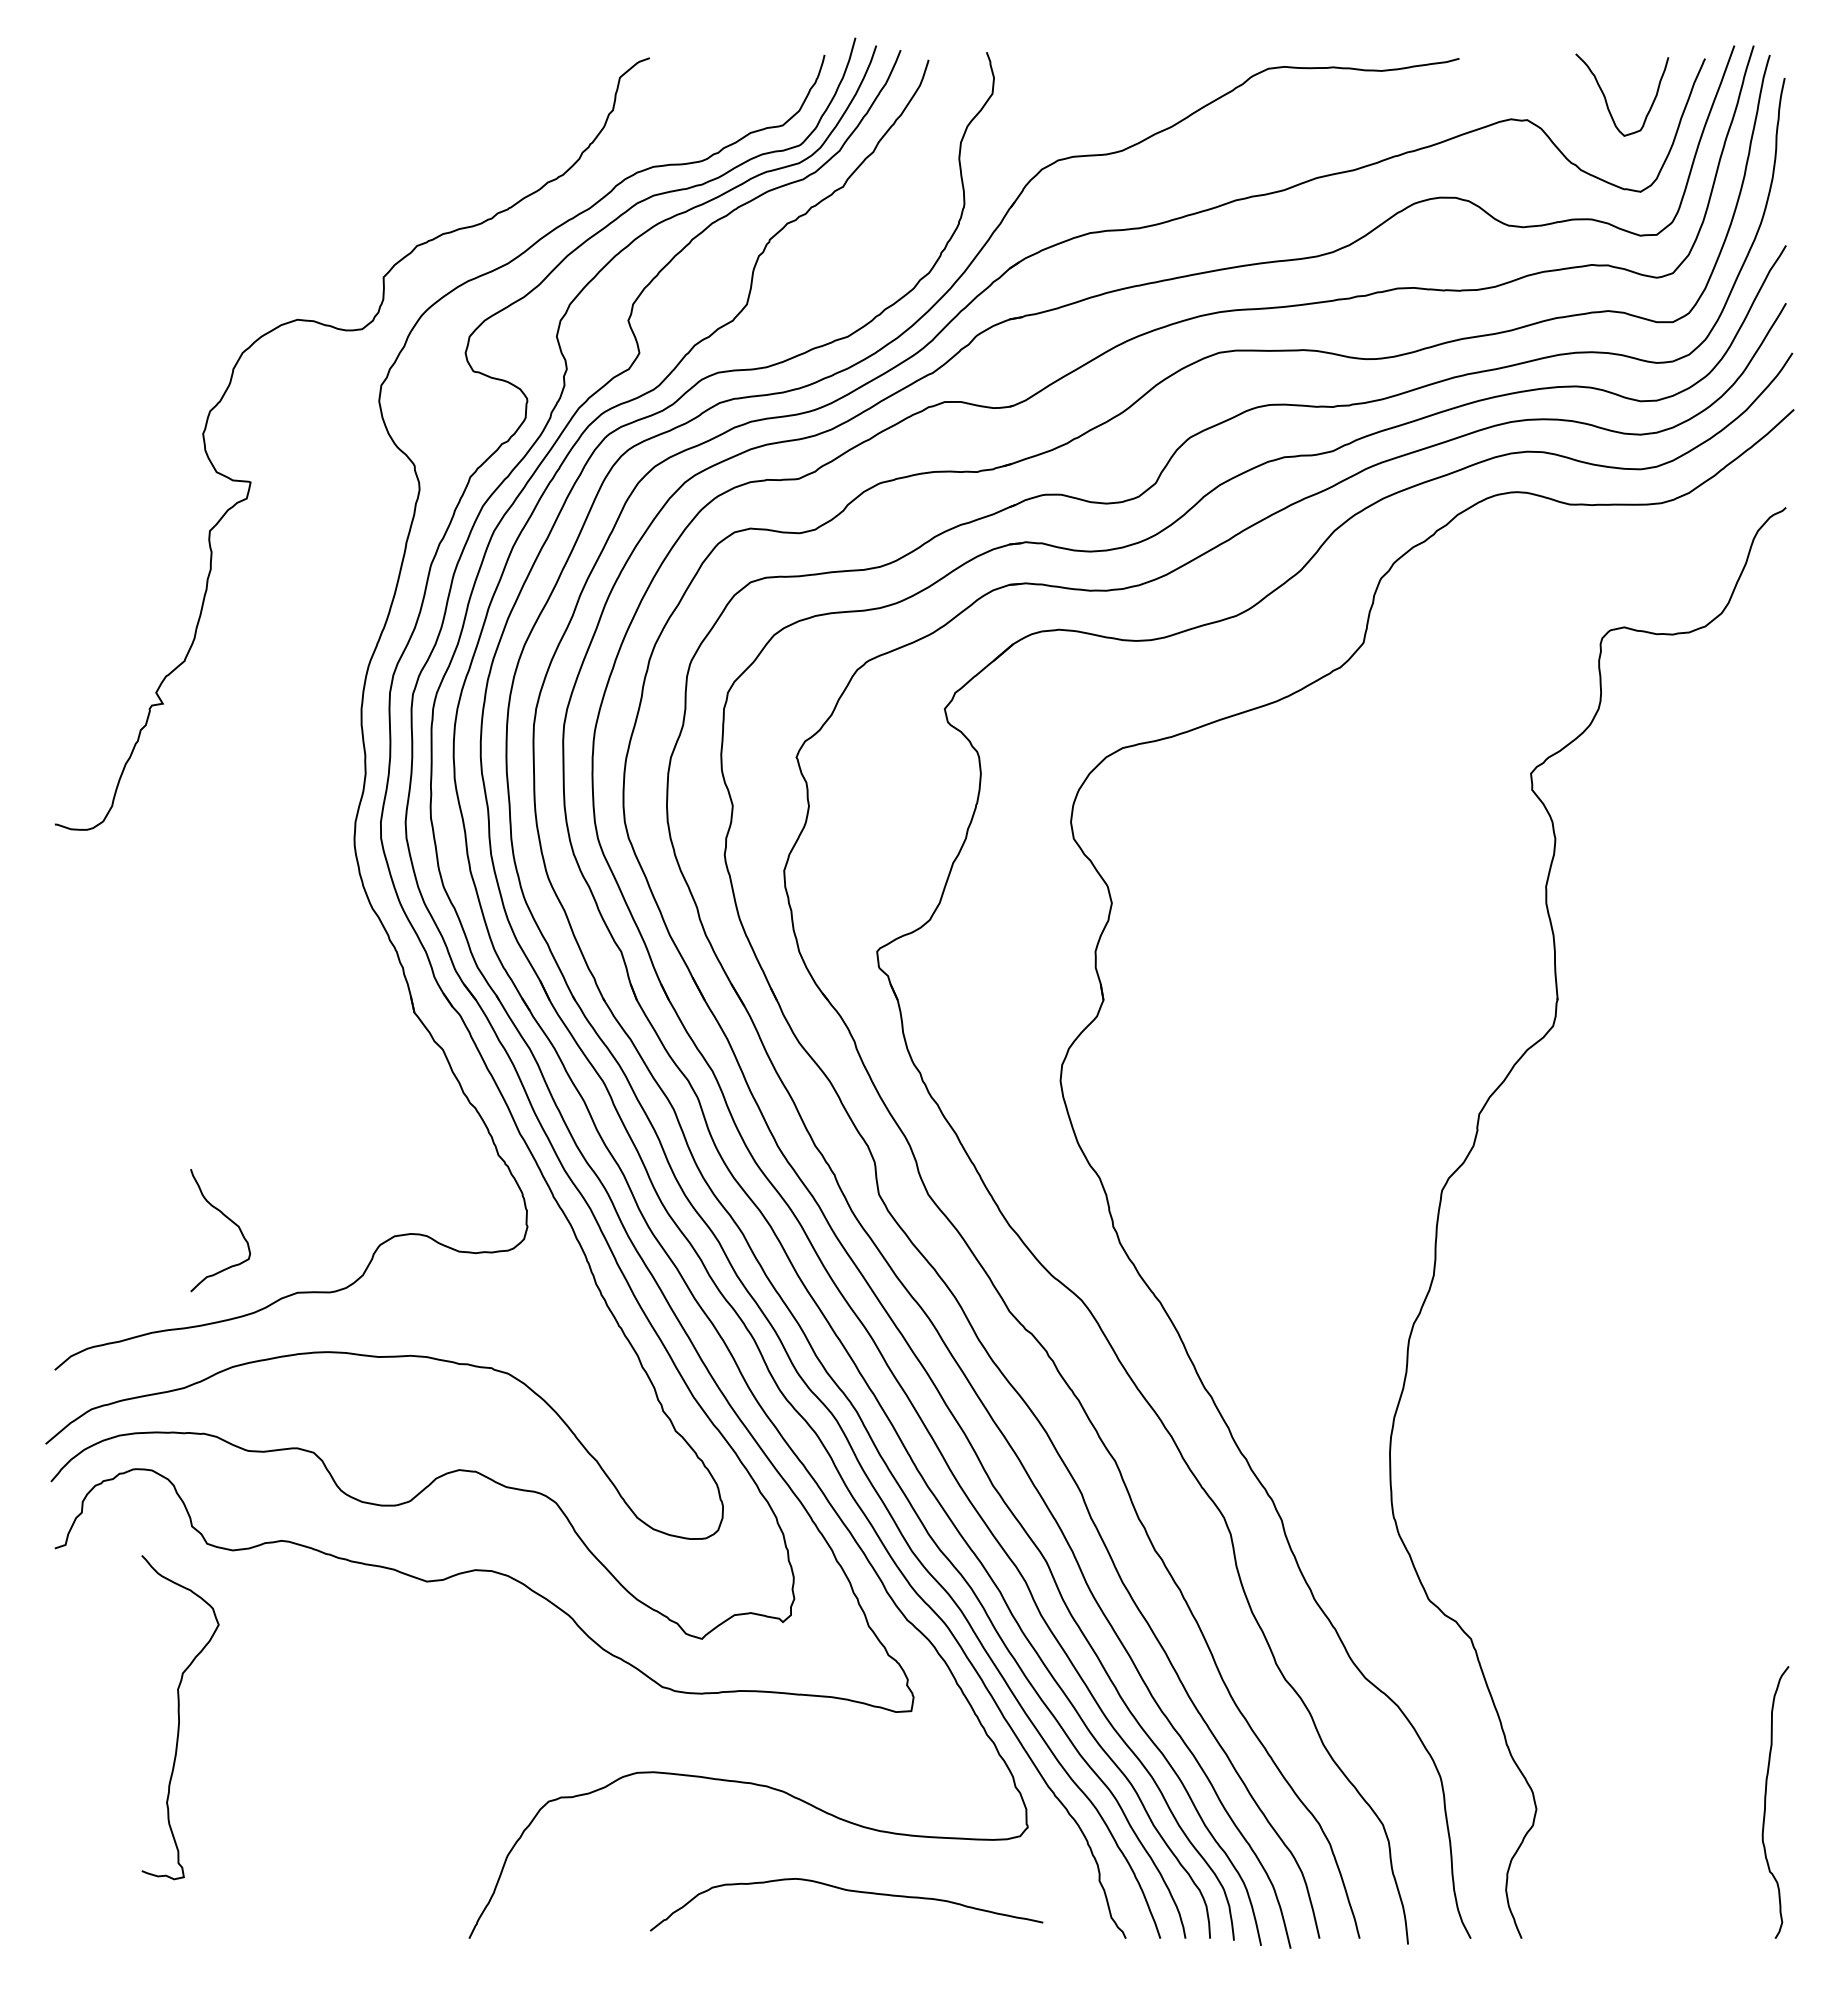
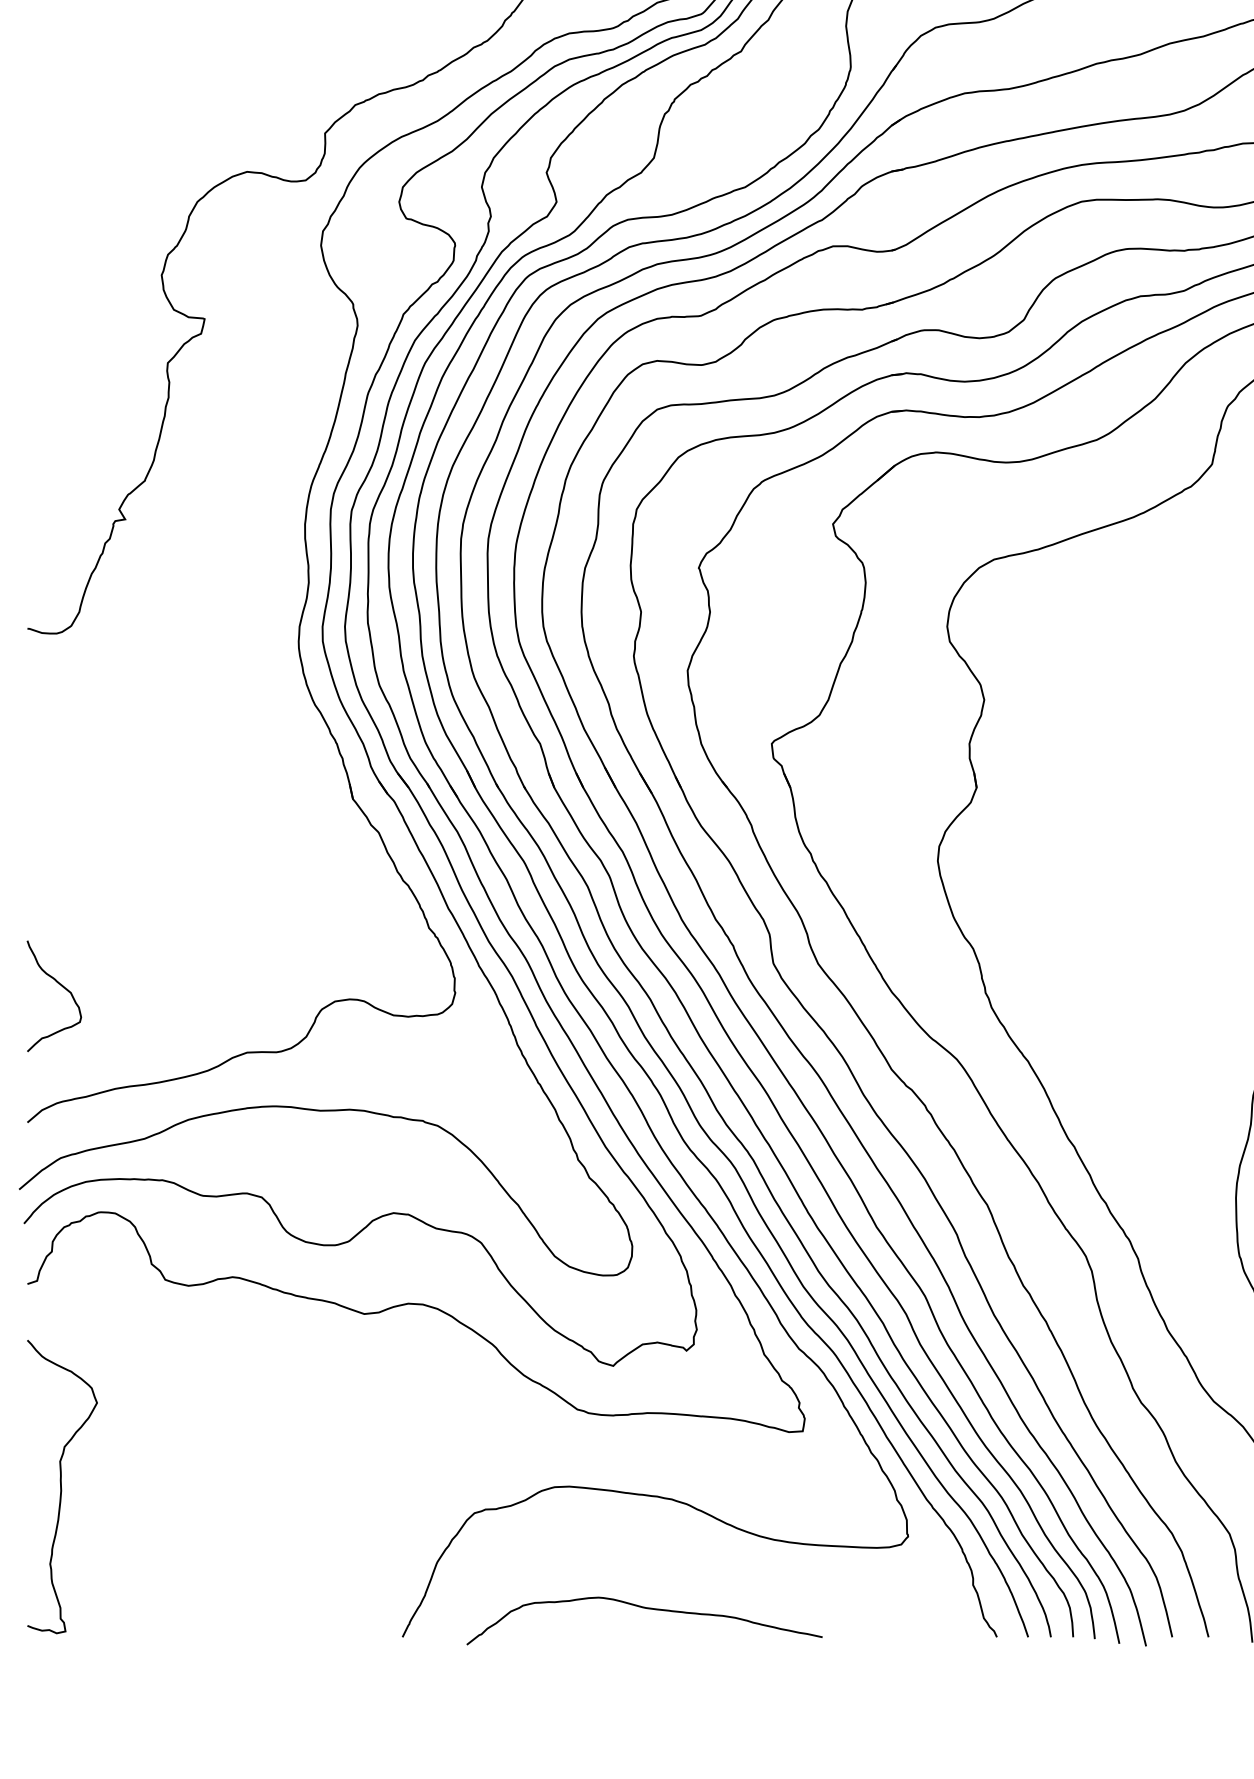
curve: (229, 1220) -> (62, 987), moved
curve: (179, 1717) -> (61, 1486), moved
curve: (847, 1891) -> (645, 1609), moved

